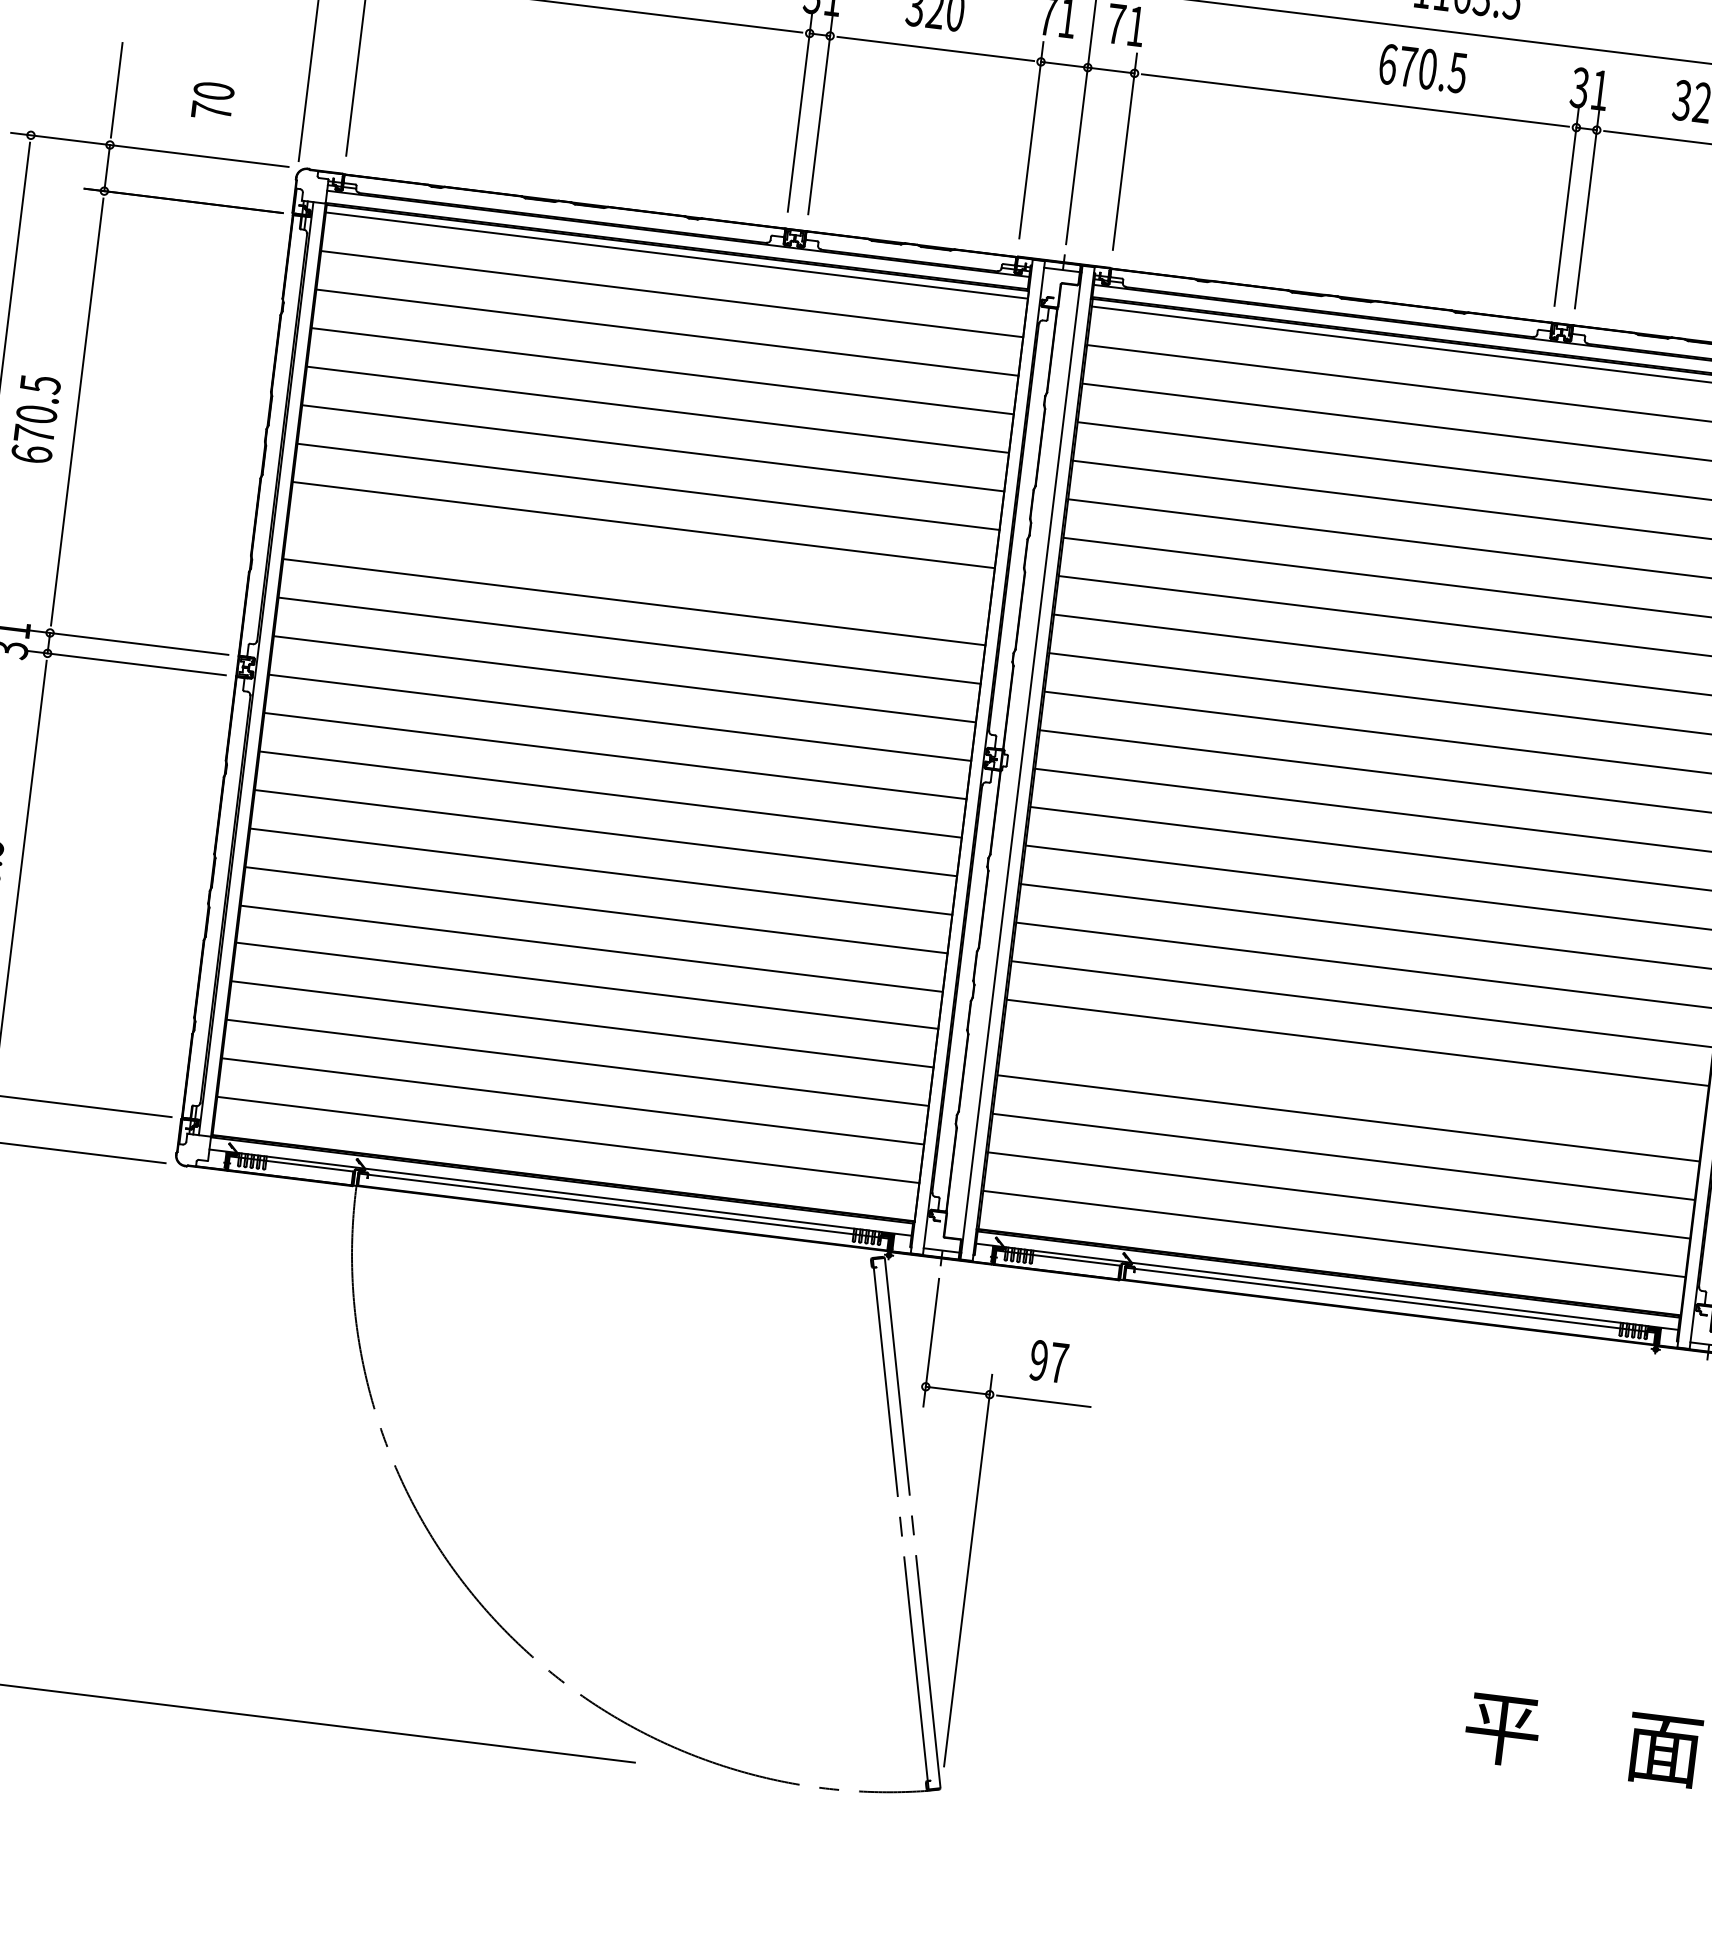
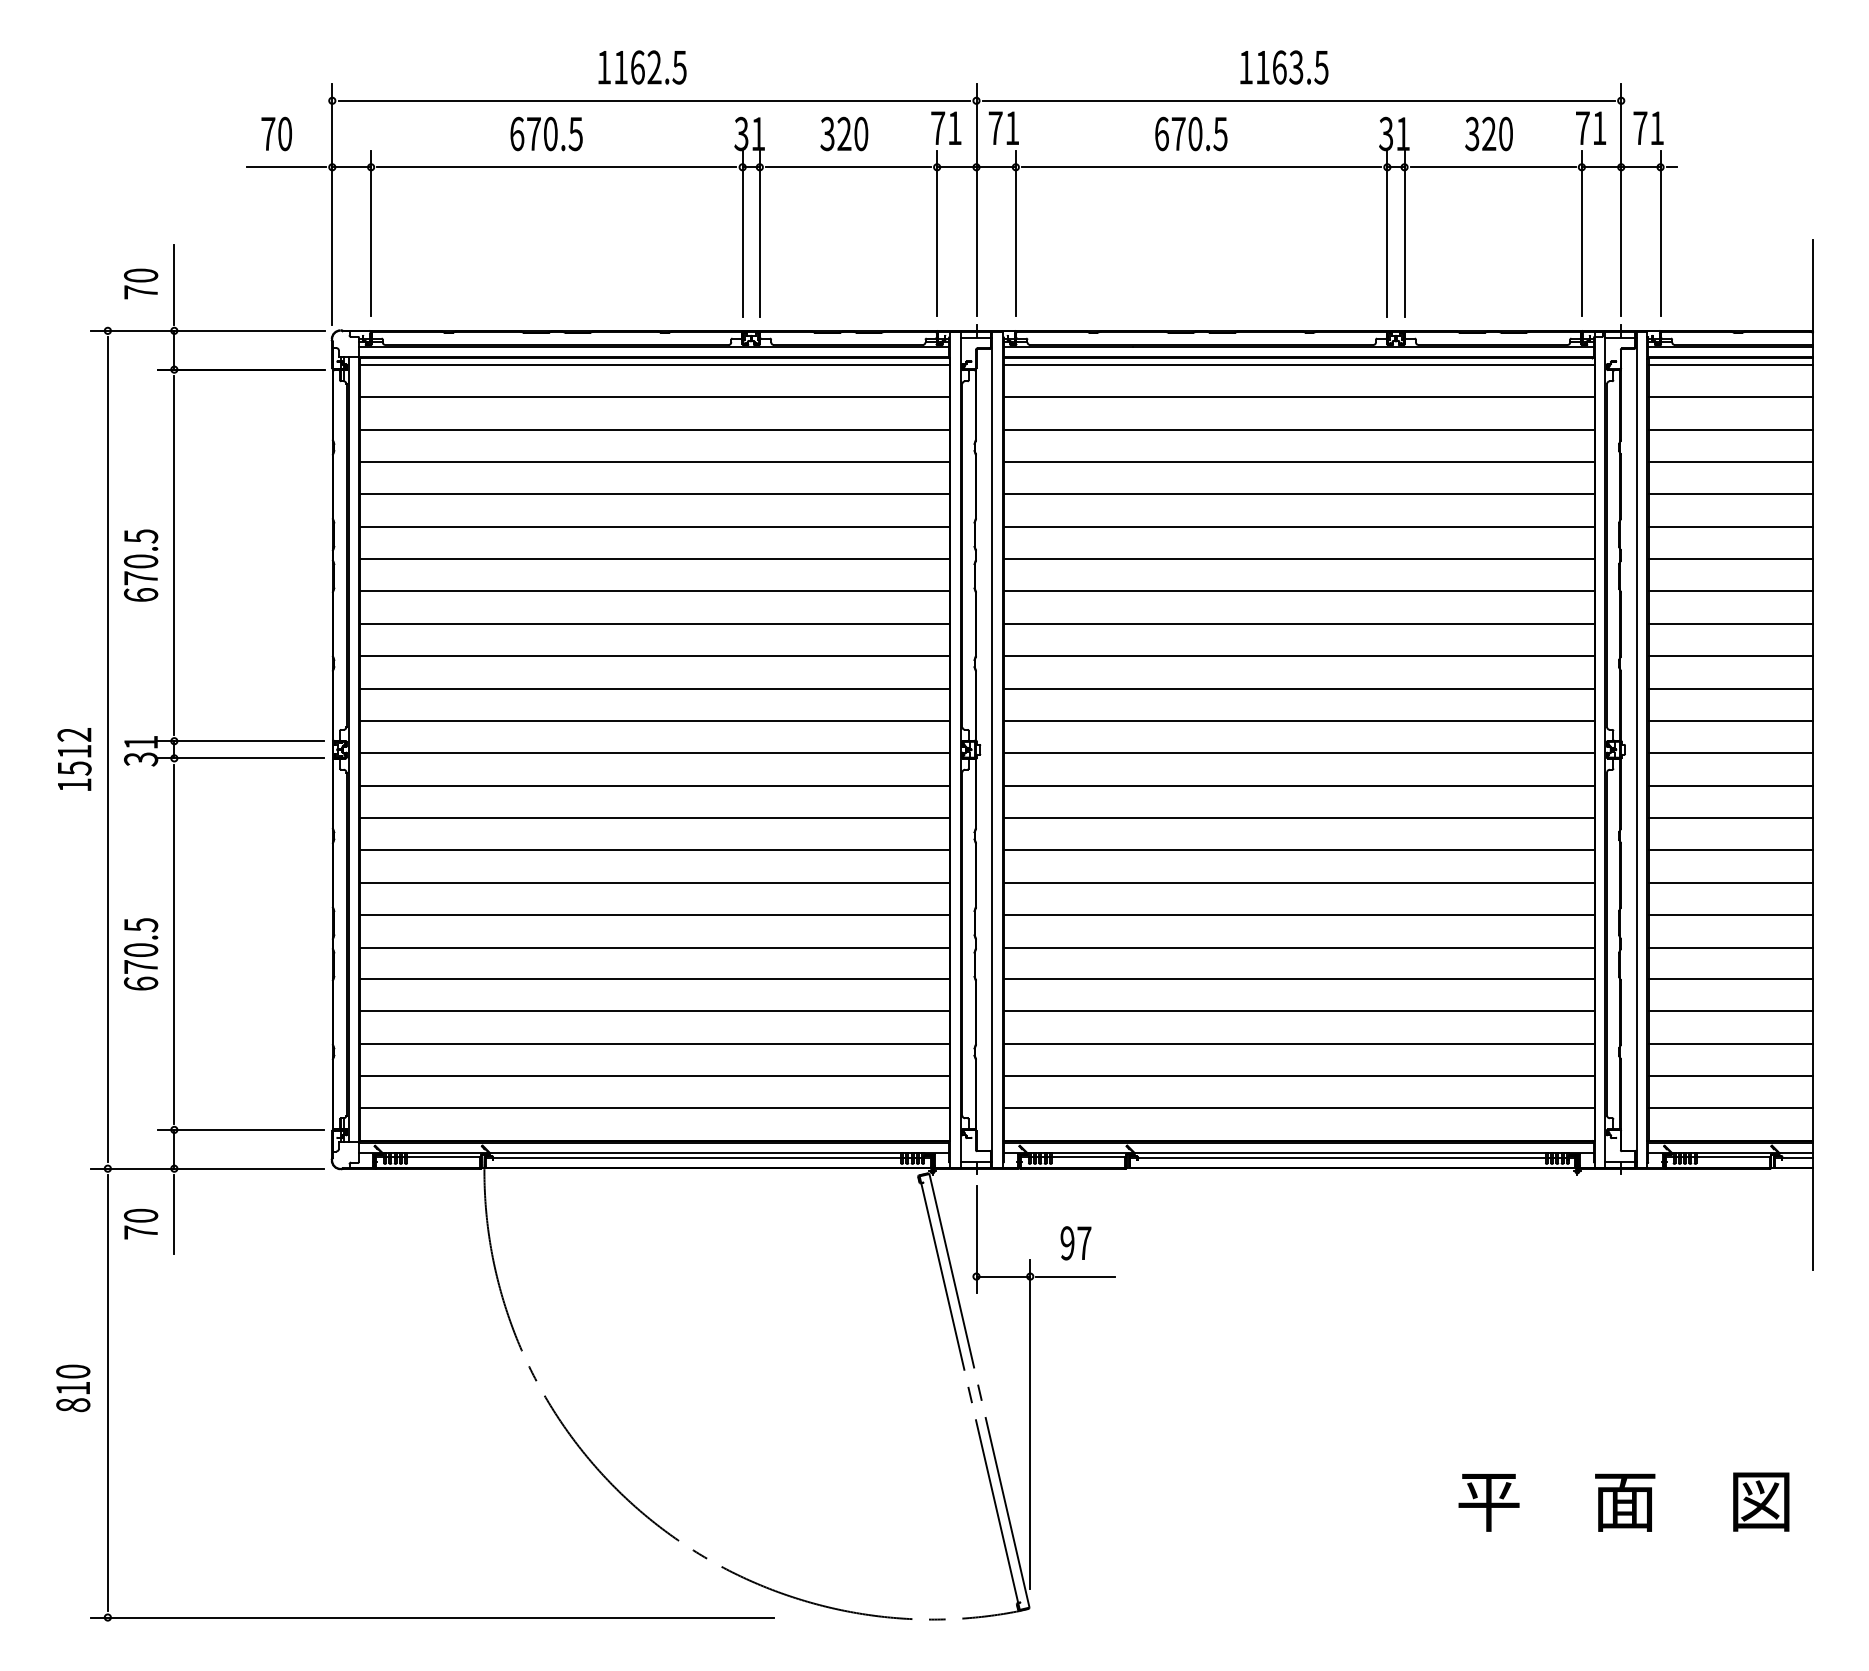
text: (1423, 68) -> (1191, 133), moved
text: (213, 100) -> (141, 283), moved
line: (639, 563) -> (655, 623), added
line: (1353, 1079) -> (1299, 978), added

